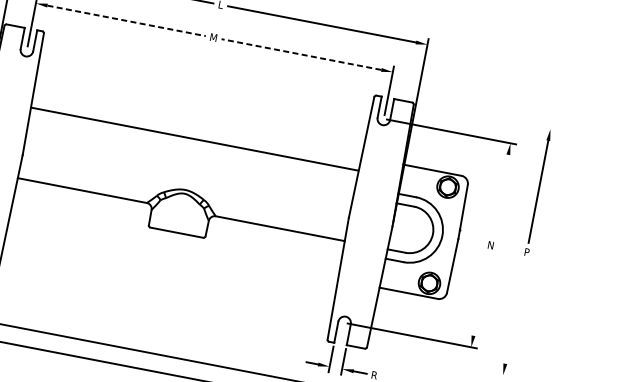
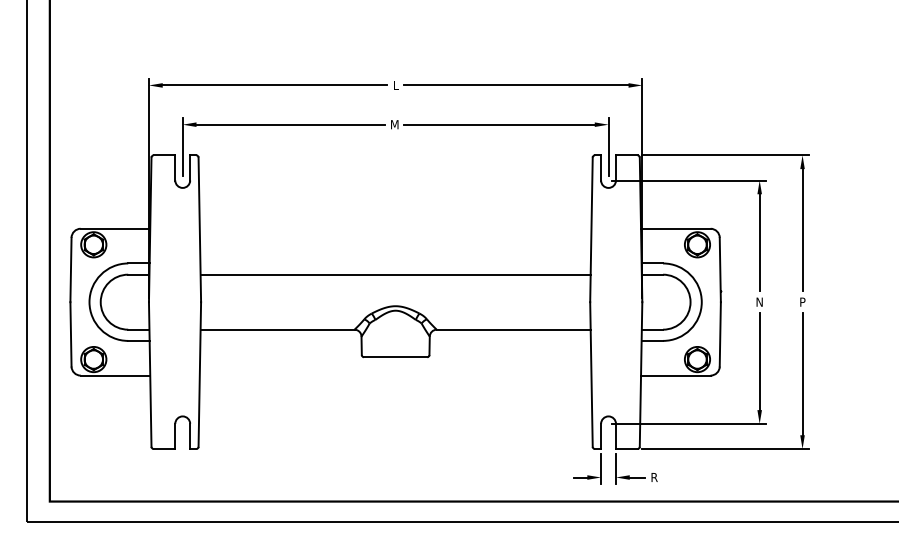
line: (127, 20) -> (291, 124), dashed -> solid
line: (300, 54) -> (498, 124), dashed -> solid
line: (485, 116) -> (725, 155), added
line: (194, 139) -> (395, 274), moved
line: (500, 195) -> (759, 242), added
line: (481, 295) -> (759, 361), added
line: (515, 312) -> (802, 374), added
line: (438, 363) -> (725, 449), added

